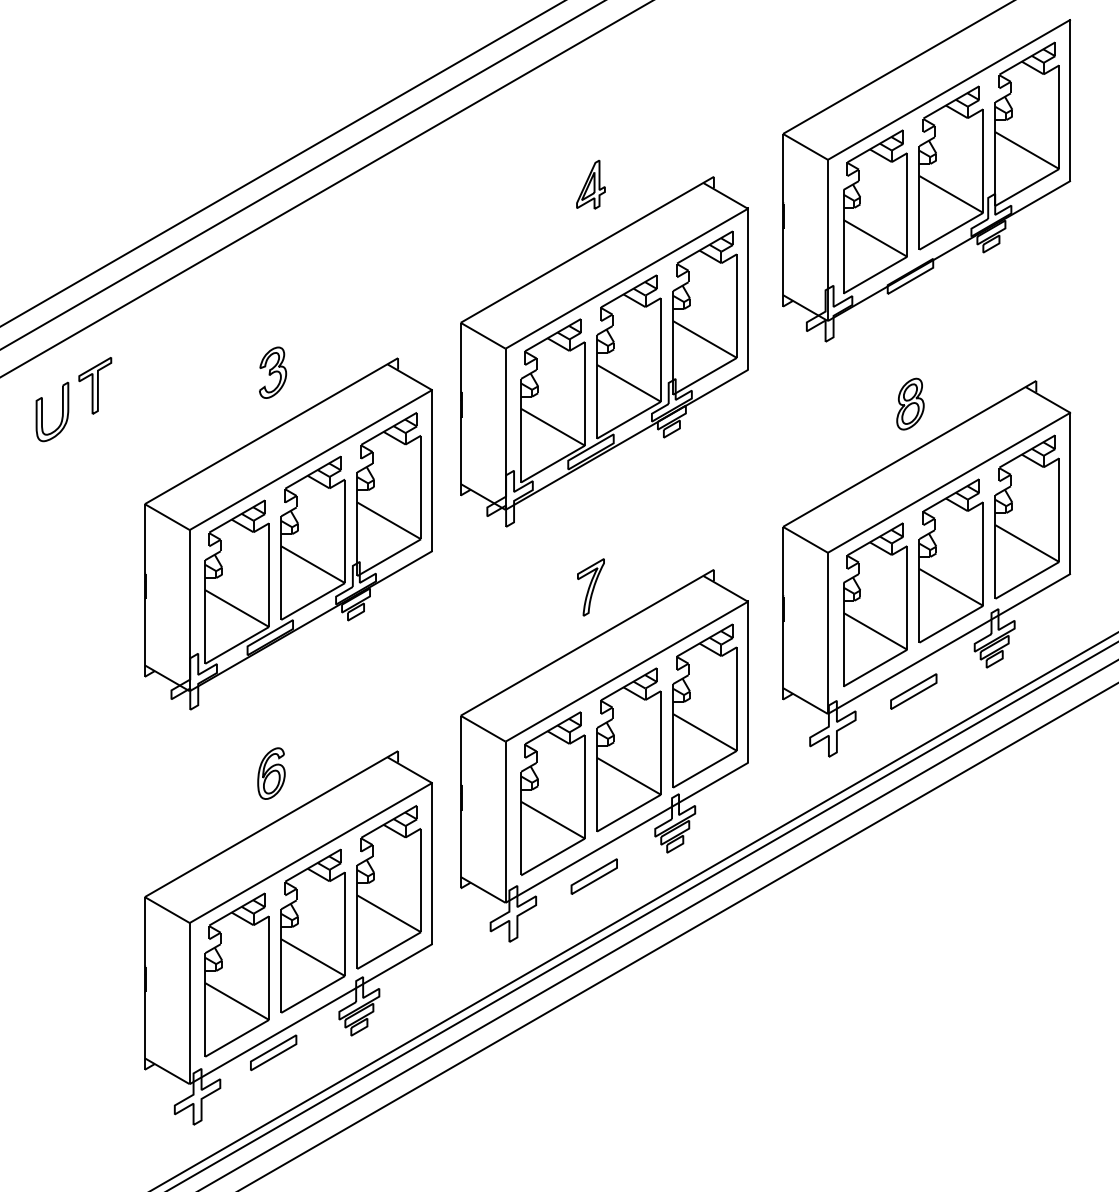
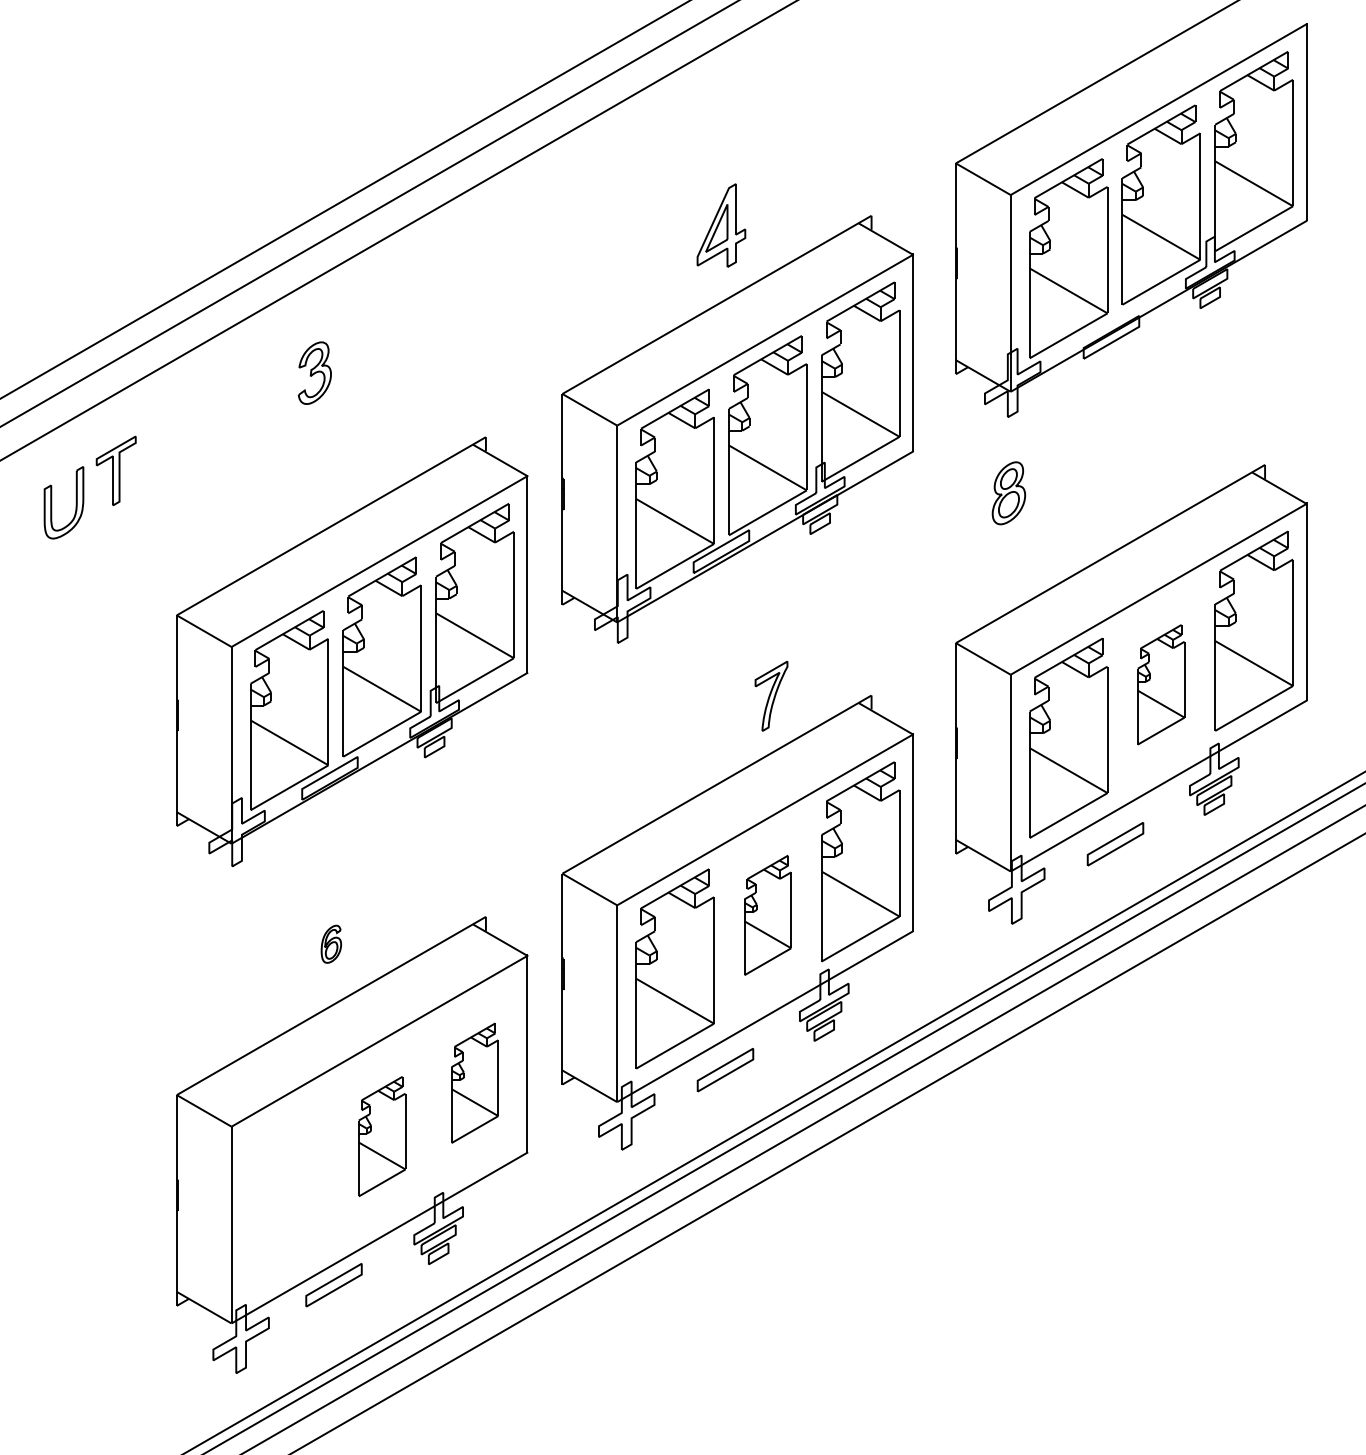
part: (590, 184) -> (720, 225), size x1.4
part: (273, 372) -> (315, 372), moved
part: (910, 403) -> (1008, 492), moved
part: (950, 560) -> (1160, 684), size x0.6
part: (590, 587) -> (770, 696), moved
part: (628, 749) -> (767, 914), size x0.6
part: (271, 773) -> (331, 944), size x0.6
part: (388, 887) -> (474, 1083), size x0.6
part: (312, 930) -> (381, 1135), size x0.6
part: (236, 974) -> (288, 1189), removed

